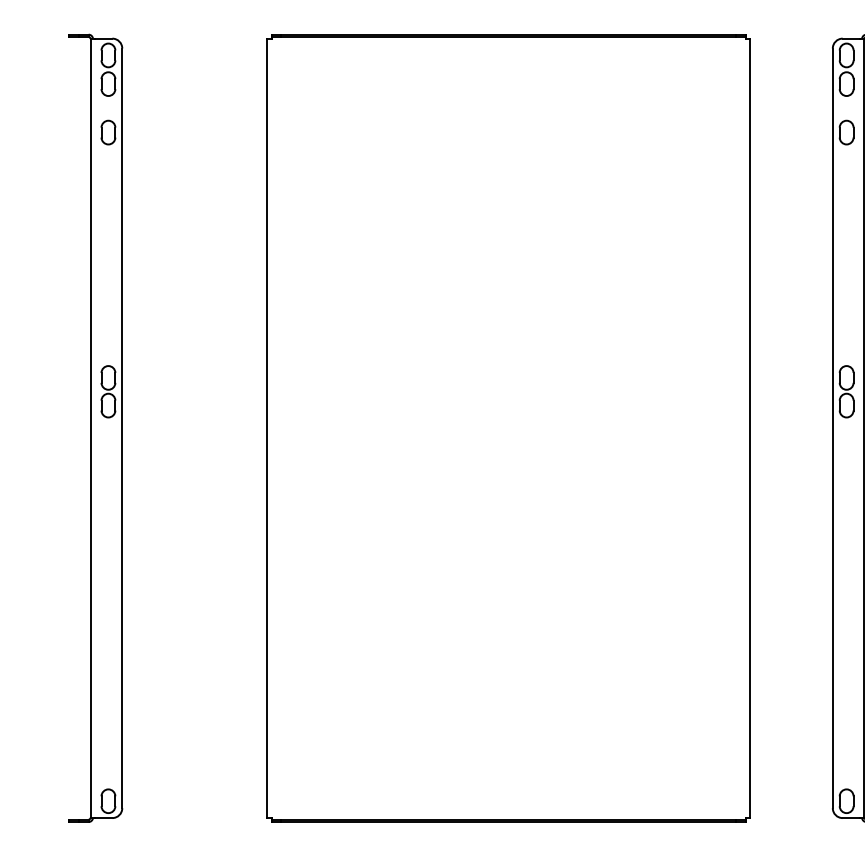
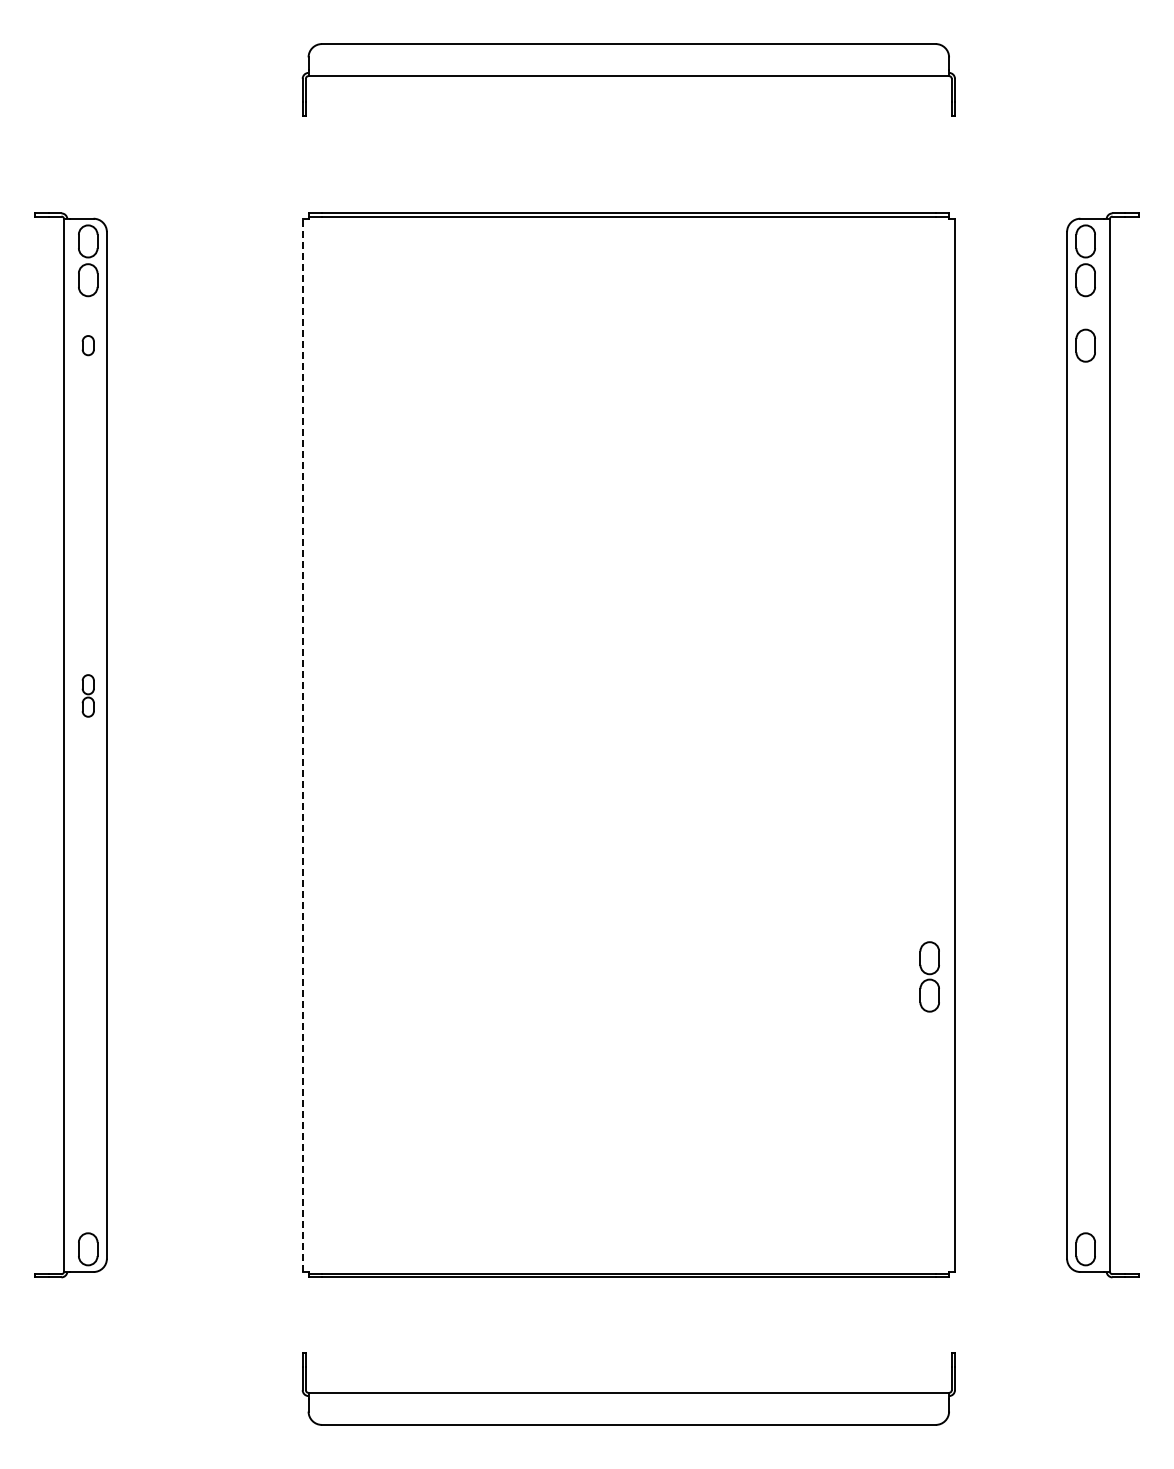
part: (108, 132) -> (88, 345), size x0.6
part: (108, 391) -> (88, 695), size x0.6
part: (846, 391) -> (929, 976), moved
line: (267, 428) -> (302, 745), solid -> dashed

